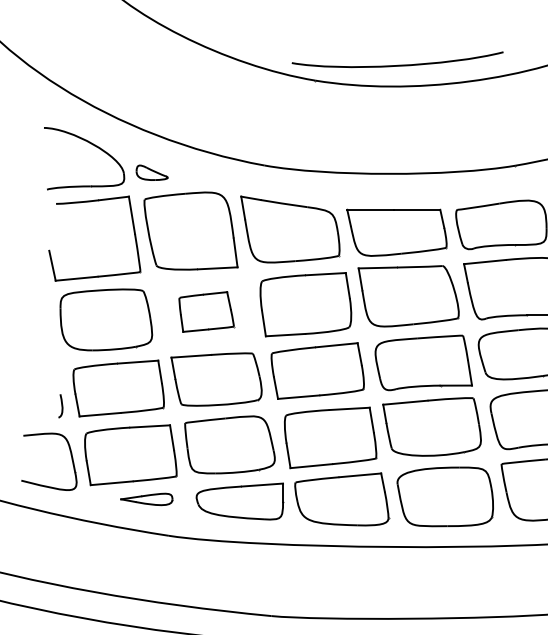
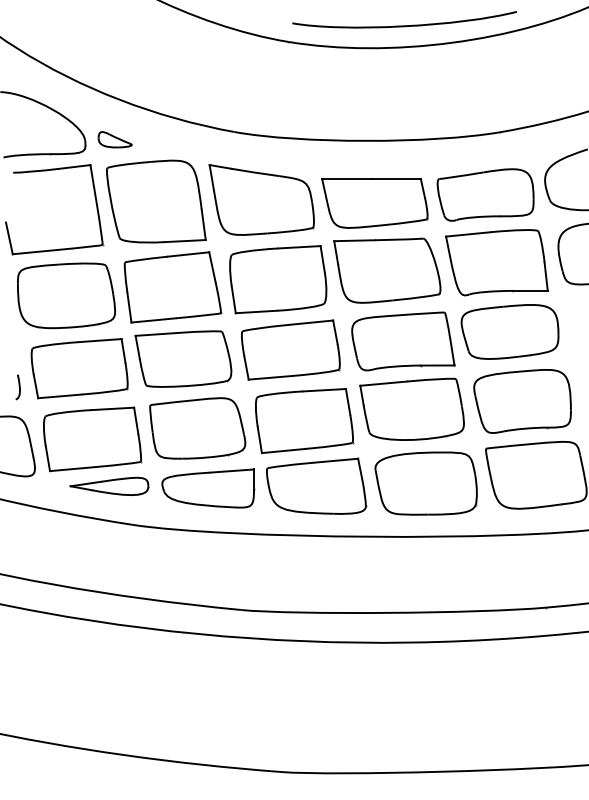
curve: (397, 65) -> (404, 25), moved
part: (206, 312) -> (172, 287), size x1.67
part: (146, 498) -> (109, 485), size x1.43

